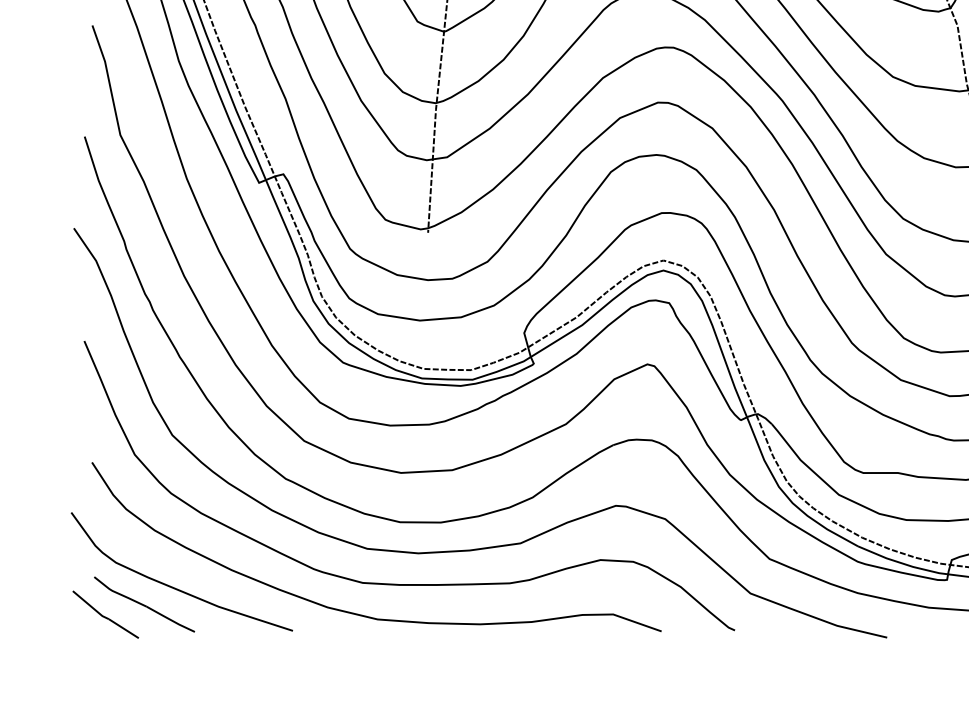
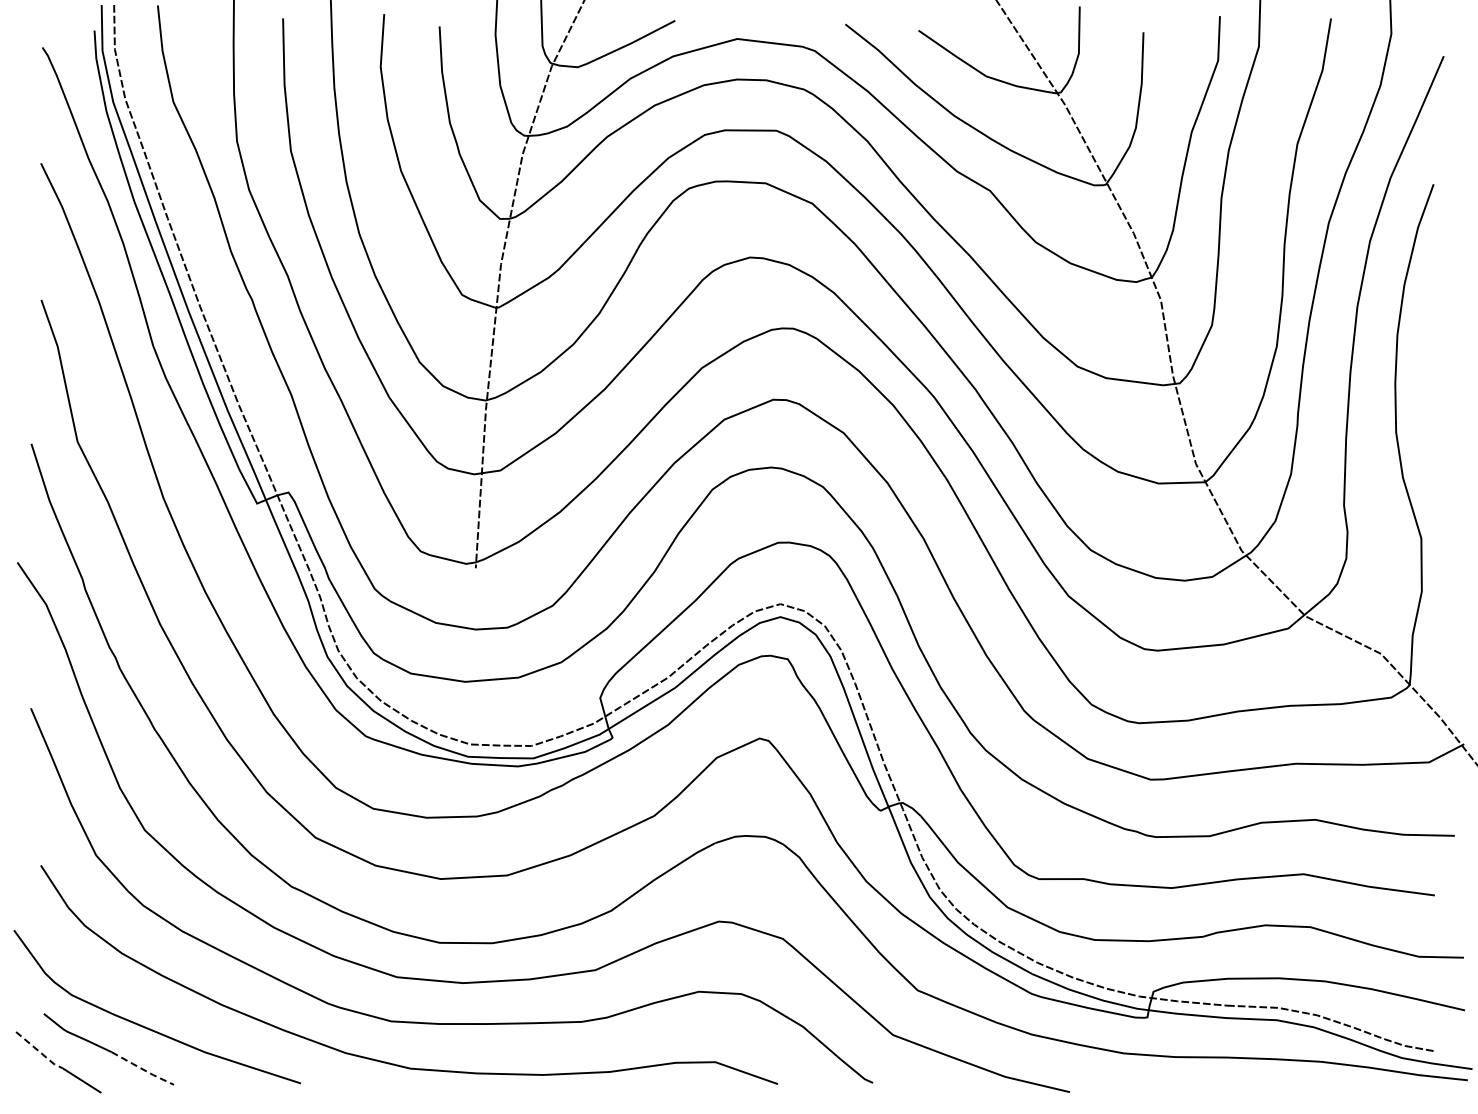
line: (90, 606) -> (39, 1051), solid -> dashed
line: (170, 620) -> (142, 1069), solid -> dashed

